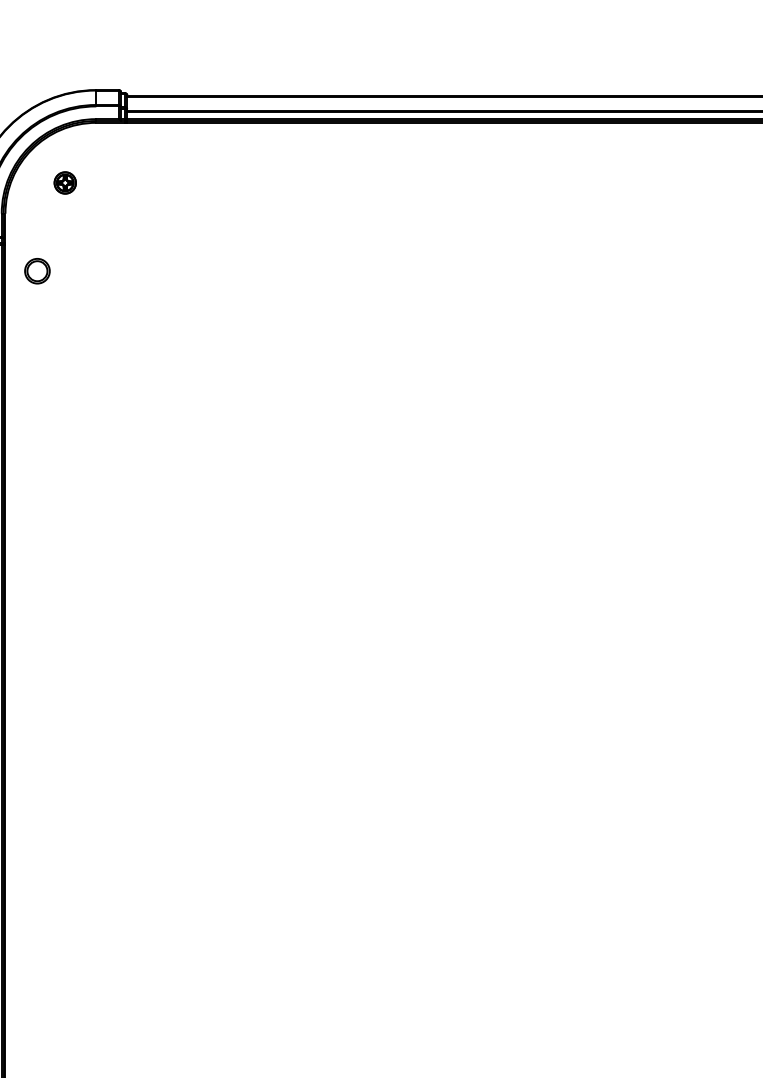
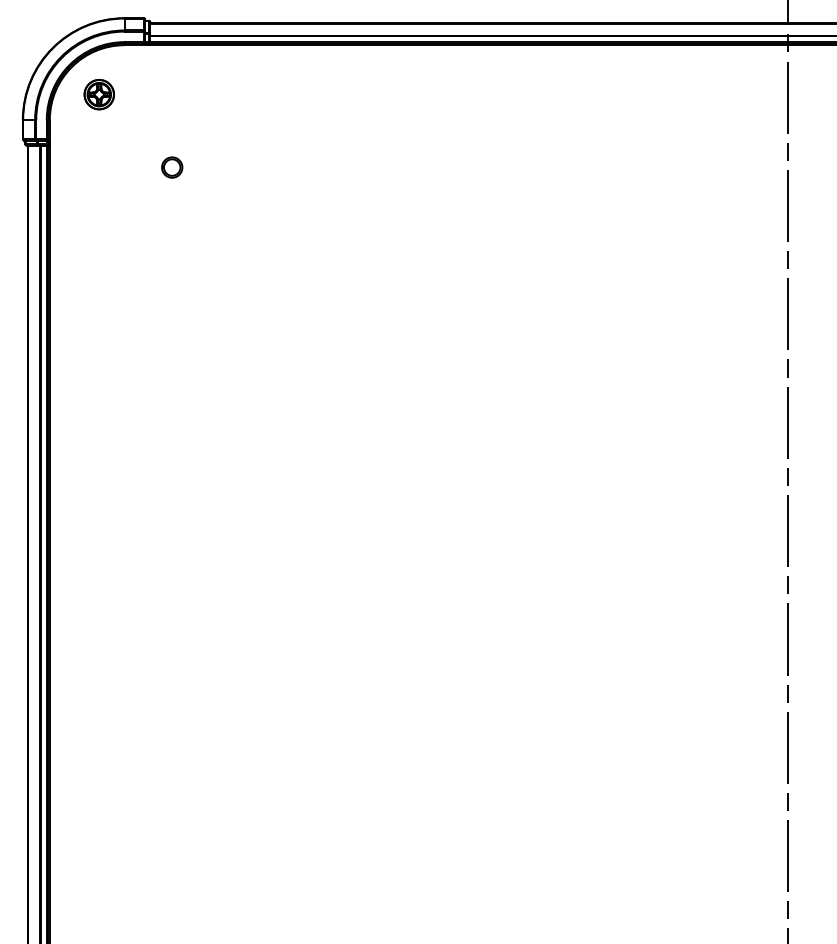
part: (64, 182) -> (98, 94), size x1.67
part: (37, 271) -> (172, 167), moved

